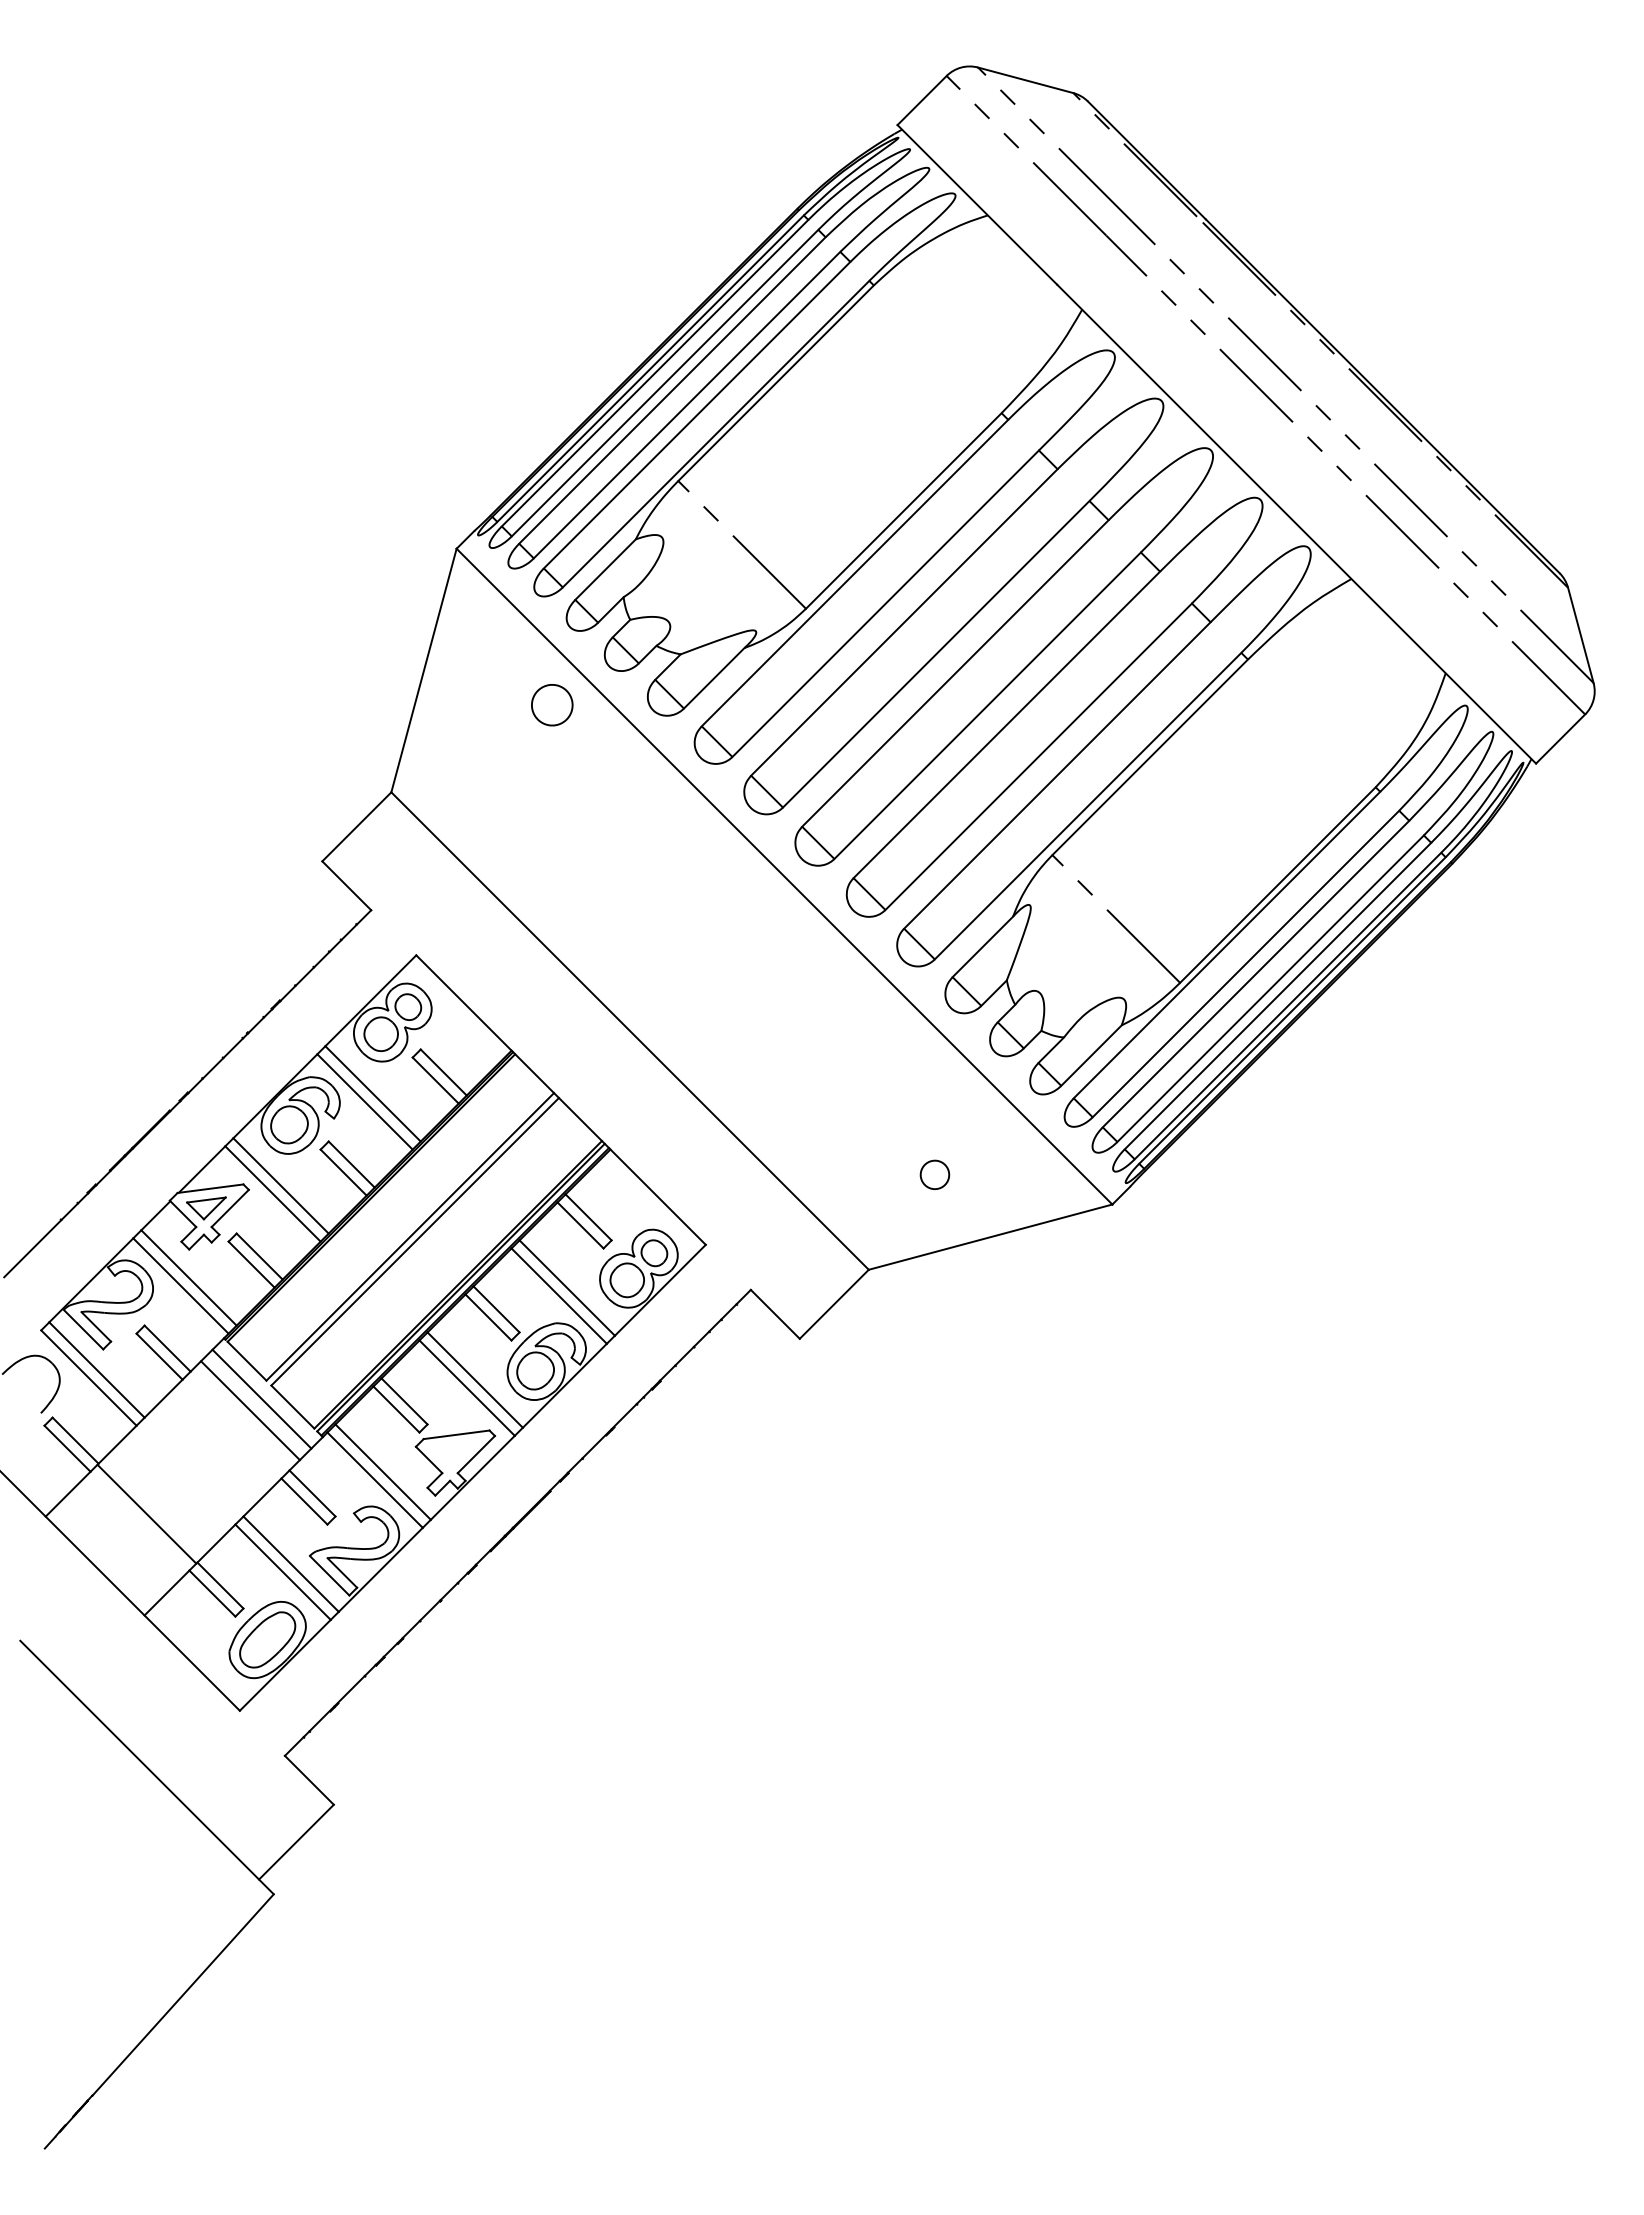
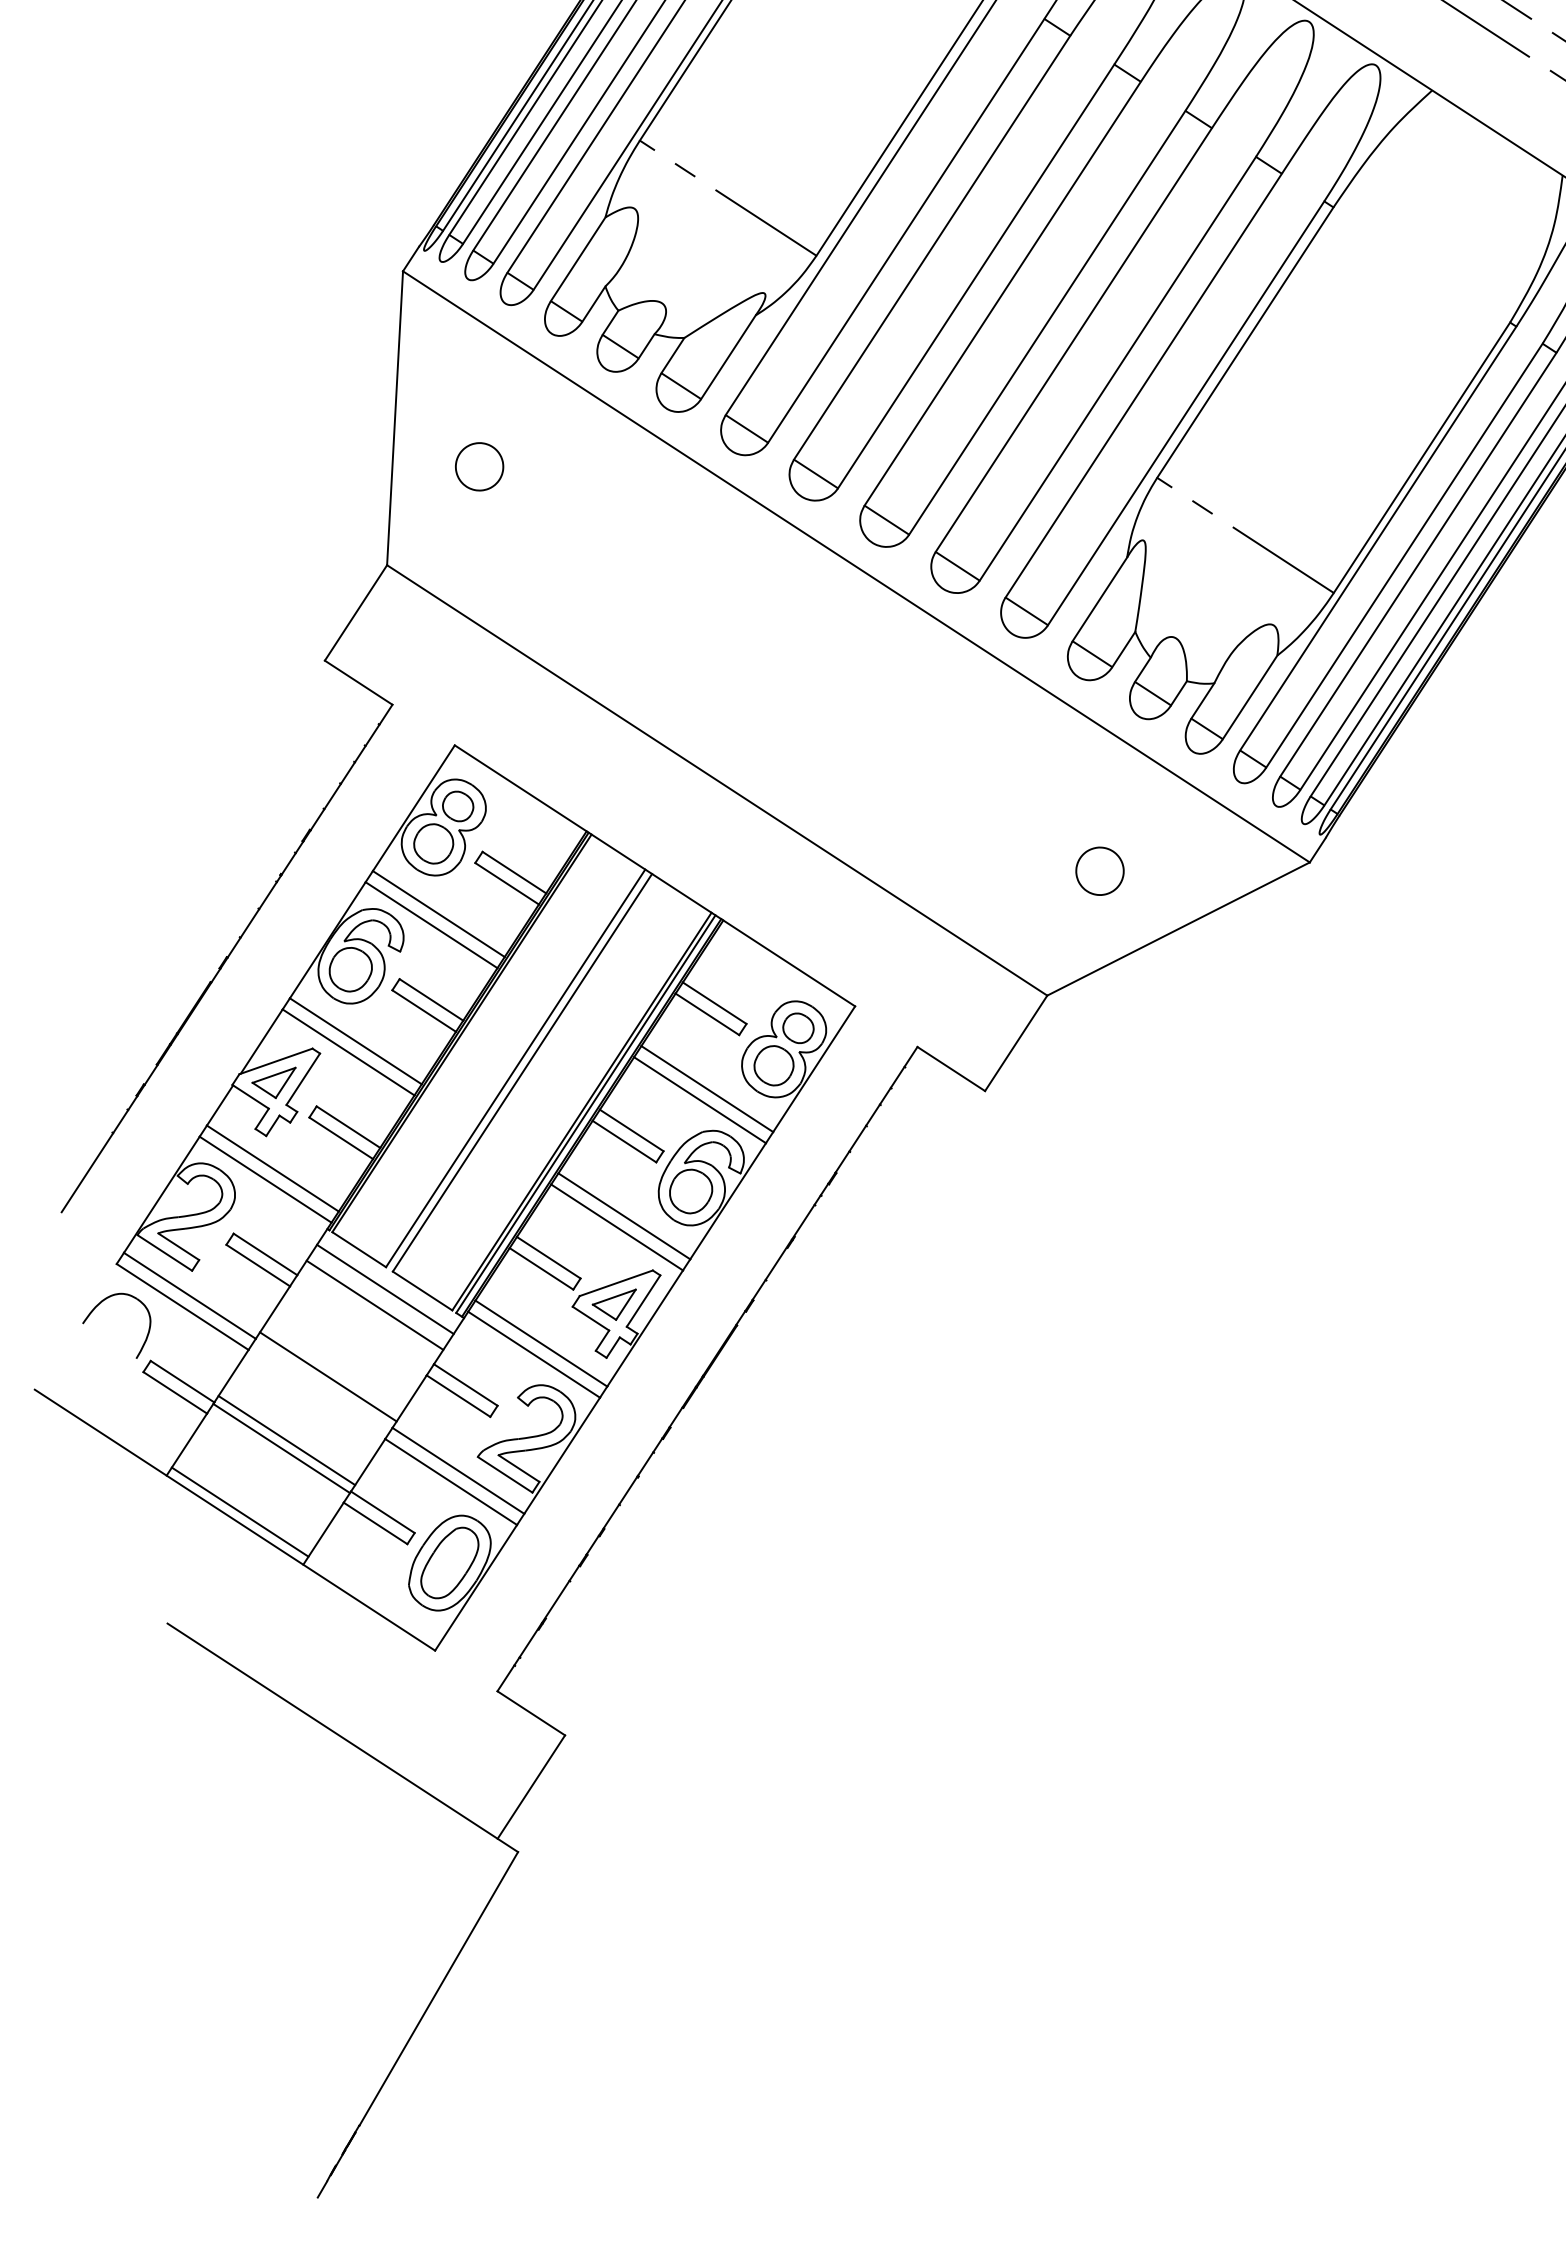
part: (552, 705) -> (479, 467), moved
part: (934, 1174) -> (1099, 870), size x1.43
part: (452, 1454) -> (616, 1306), added
line: (198, 1462) -> (328, 1377), added
line: (152, 1508) -> (286, 1440), added
line: (100, 1559) -> (239, 1511), added

